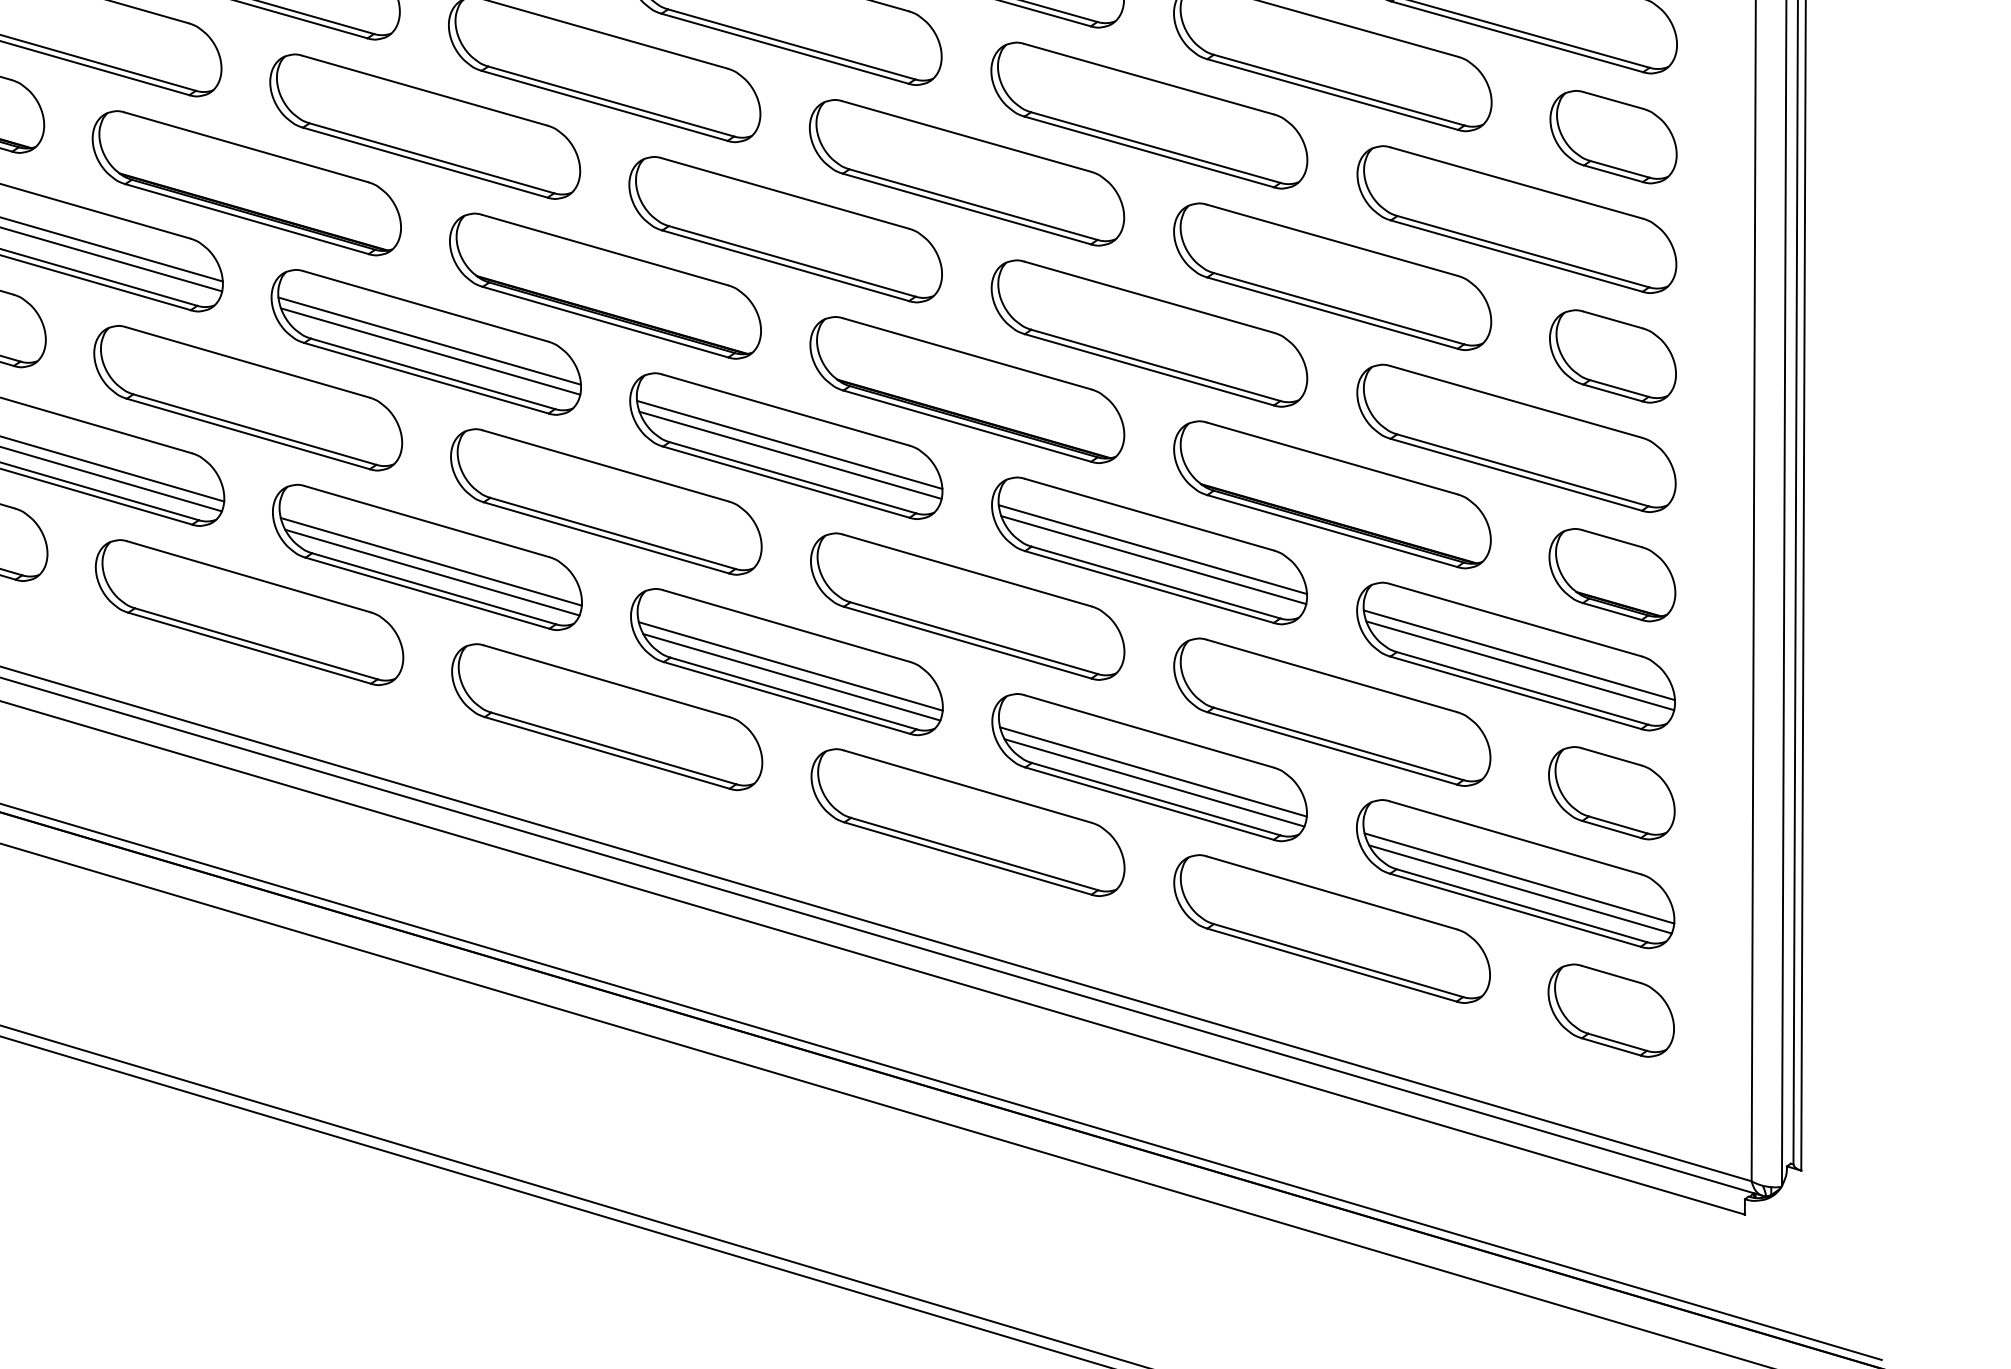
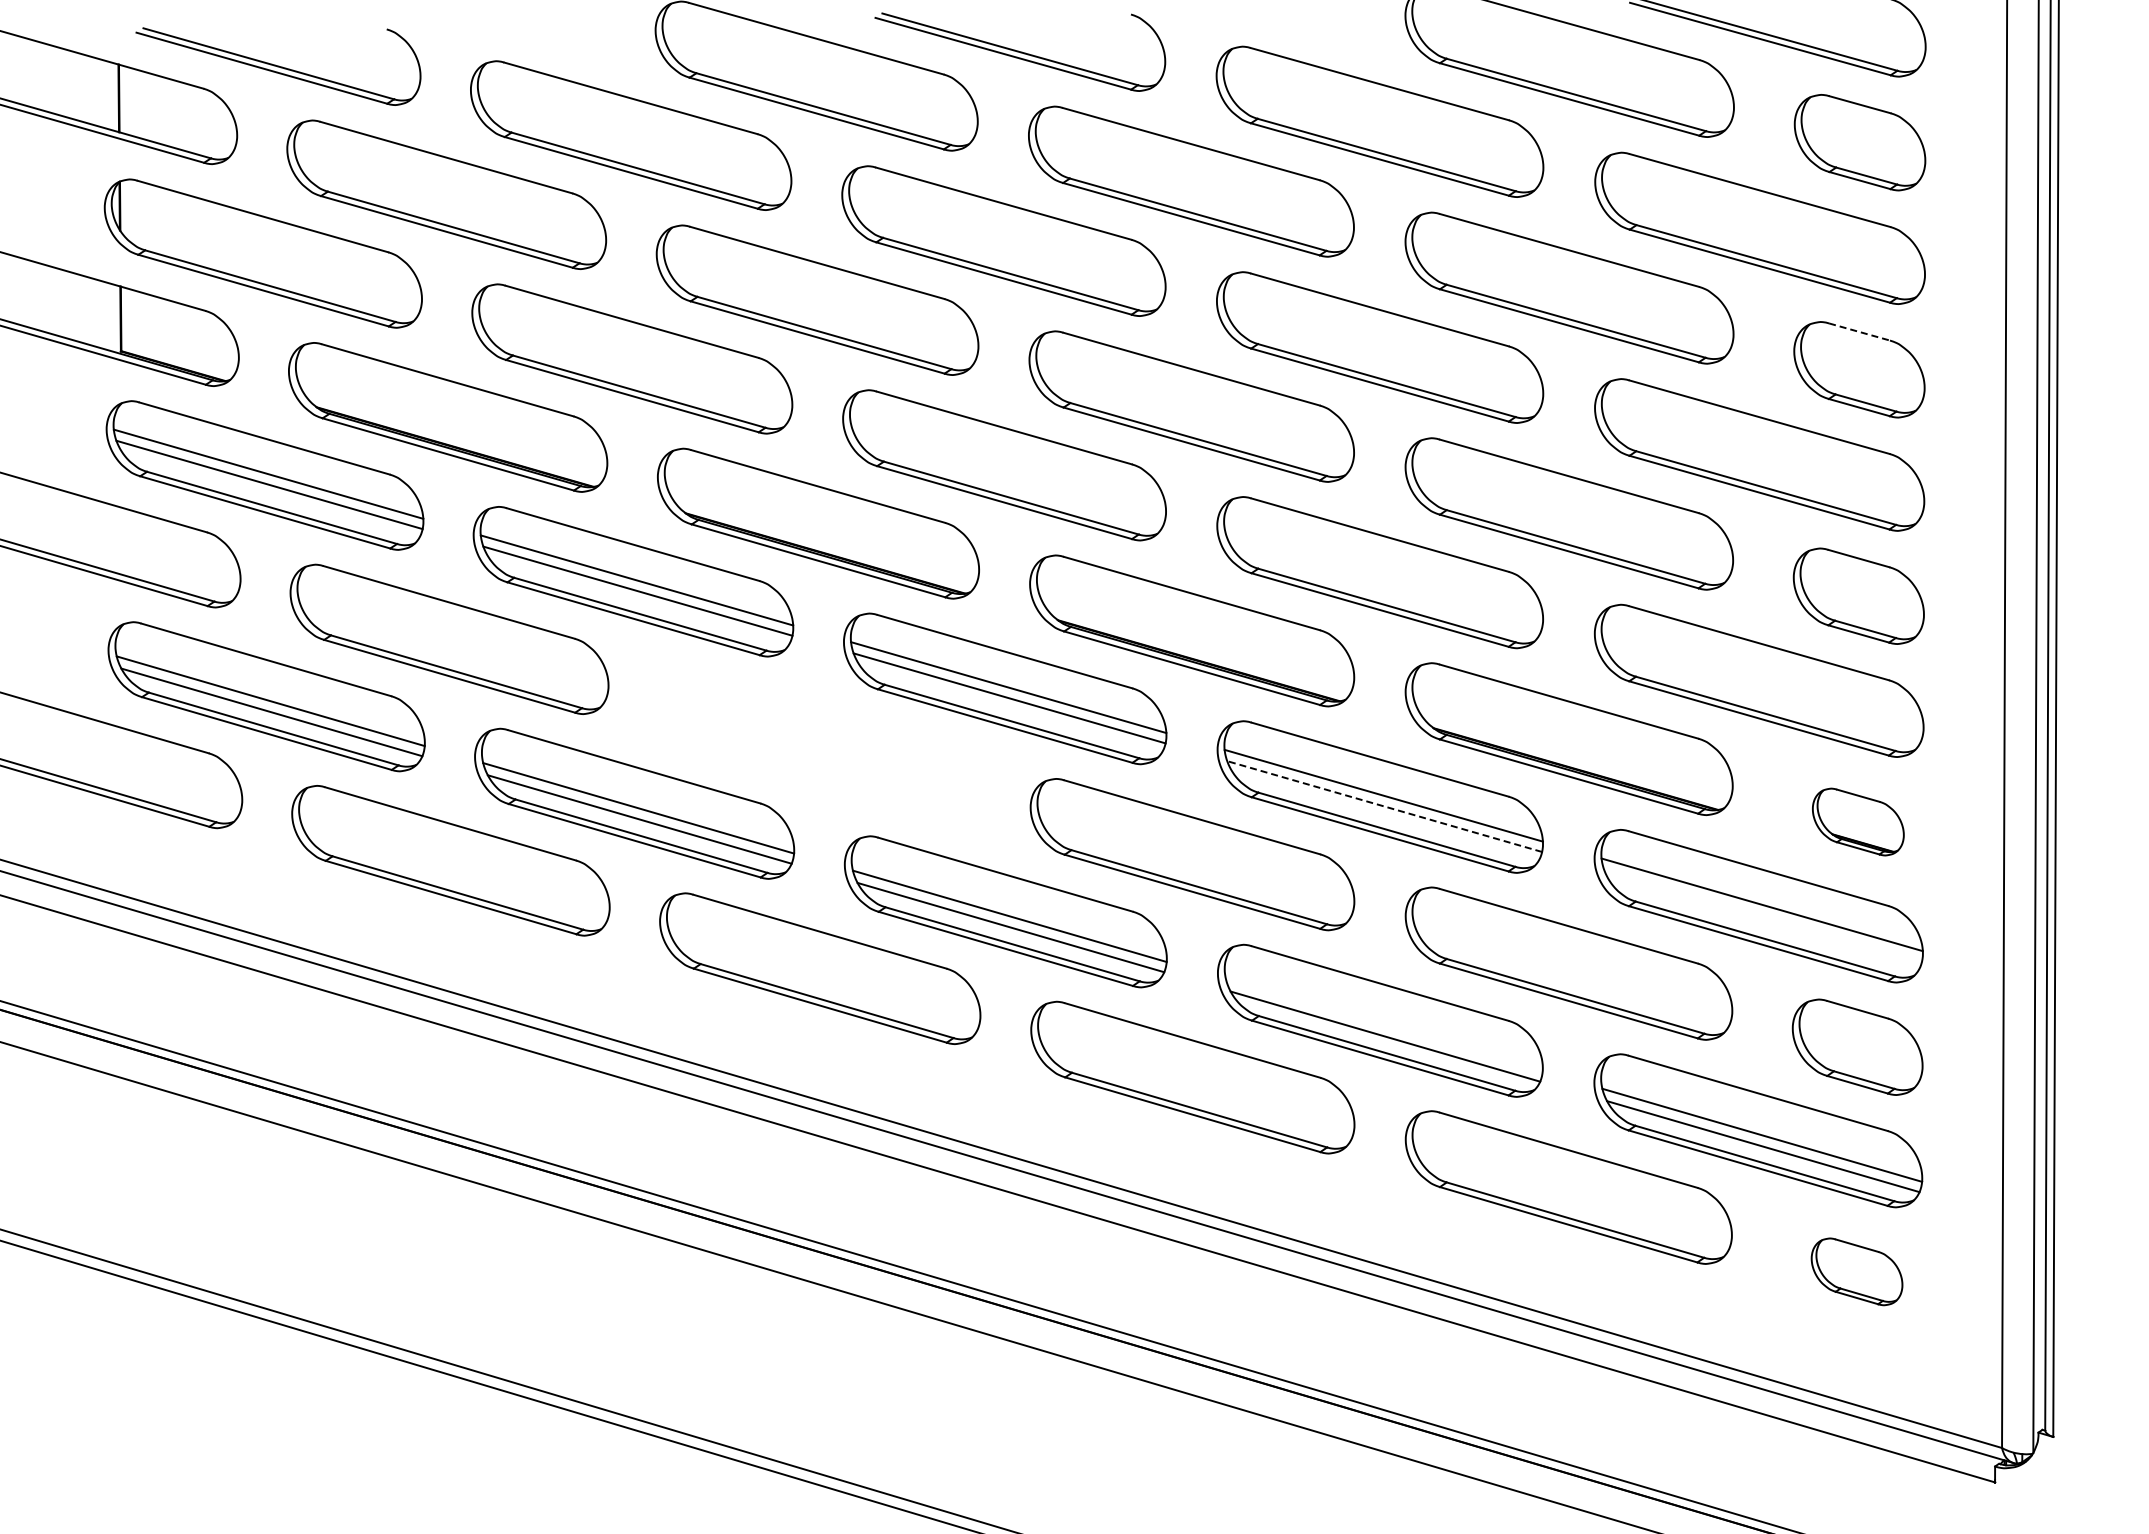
line: (1613, 100) -> (1859, 331), solid -> dashed
part: (606, 501) -> (819, 746), removed
line: (1153, 560) -> (1384, 806), solid -> dashed
part: (1612, 574) -> (1858, 821), size x0.7
line: (1520, 665) -> (1763, 915), removed
line: (1152, 772) -> (1383, 1025), removed
part: (1610, 1010) -> (1856, 1271), size x0.7

